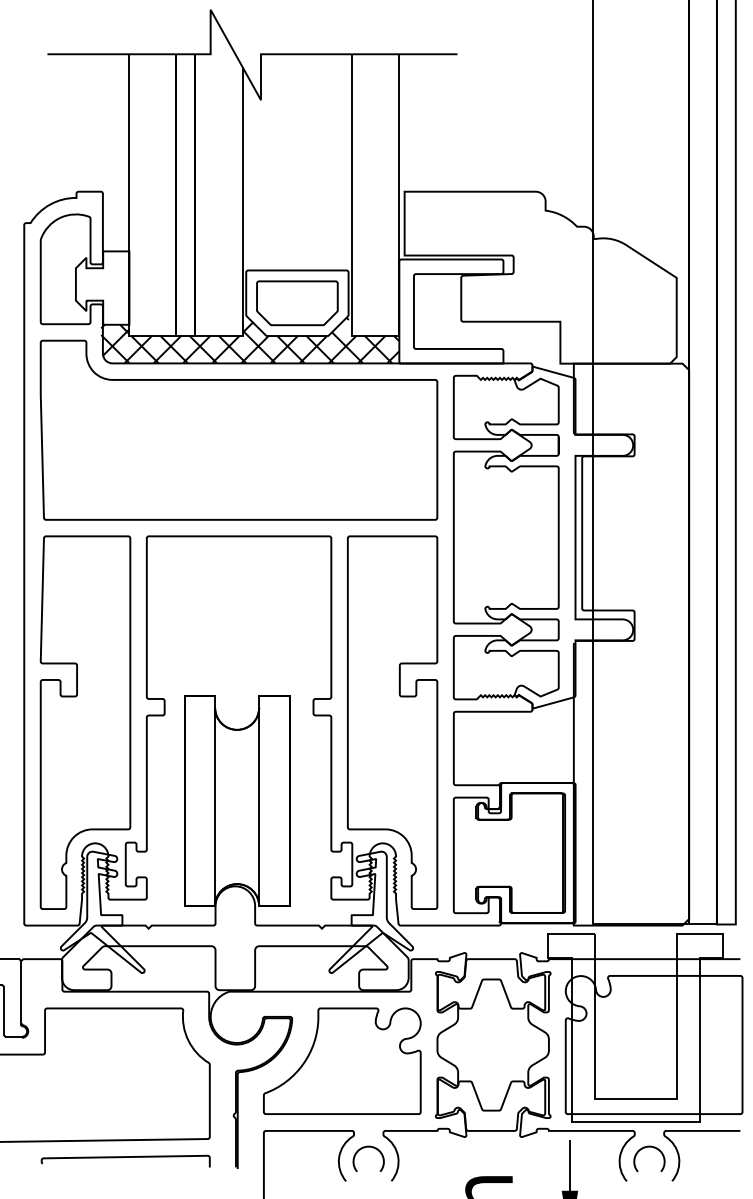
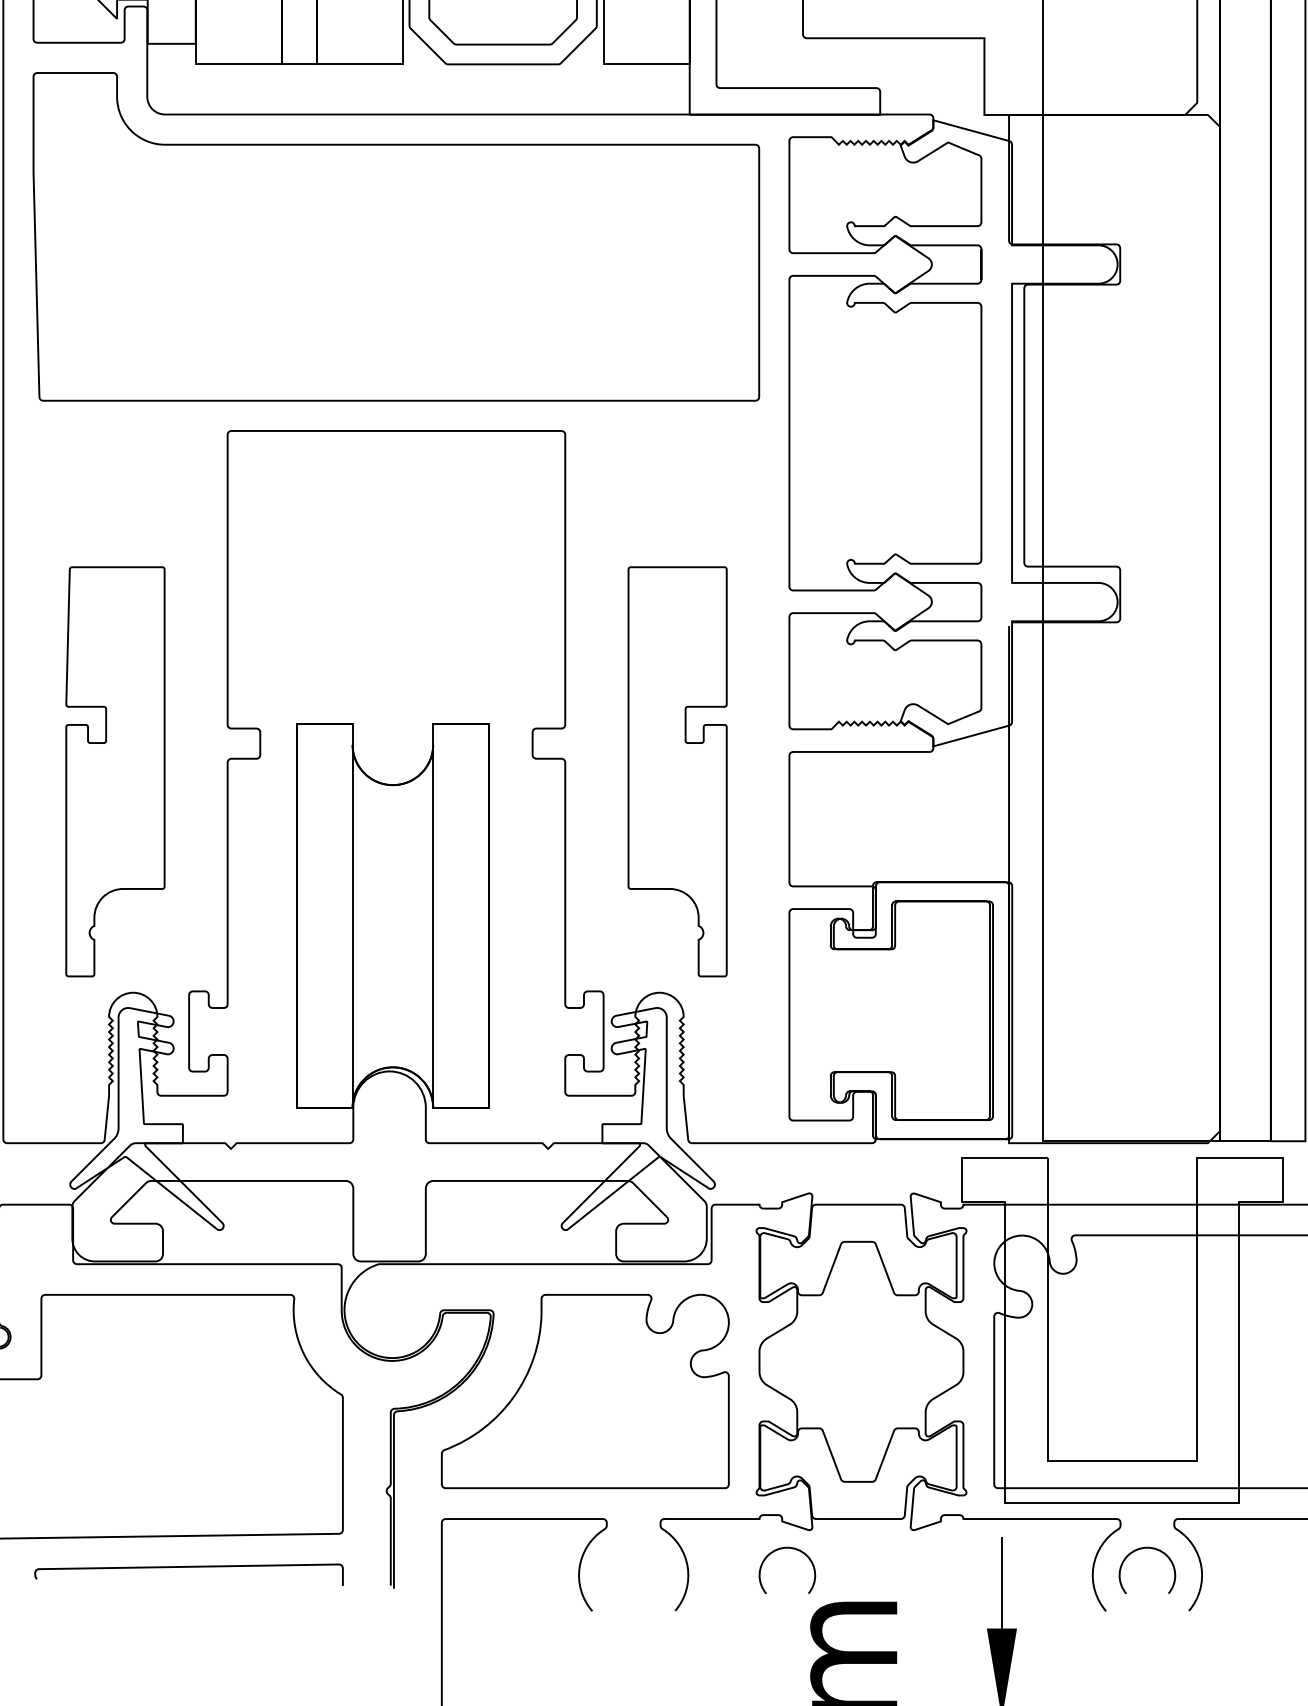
hatch: (250, 340) -> (417, 72), removed
part: (85, 722) -> (115, 771), size x0.6
part: (392, 722) -> (677, 771), size x0.6
curve: (364, 1148) -> (779, 1551), moved

